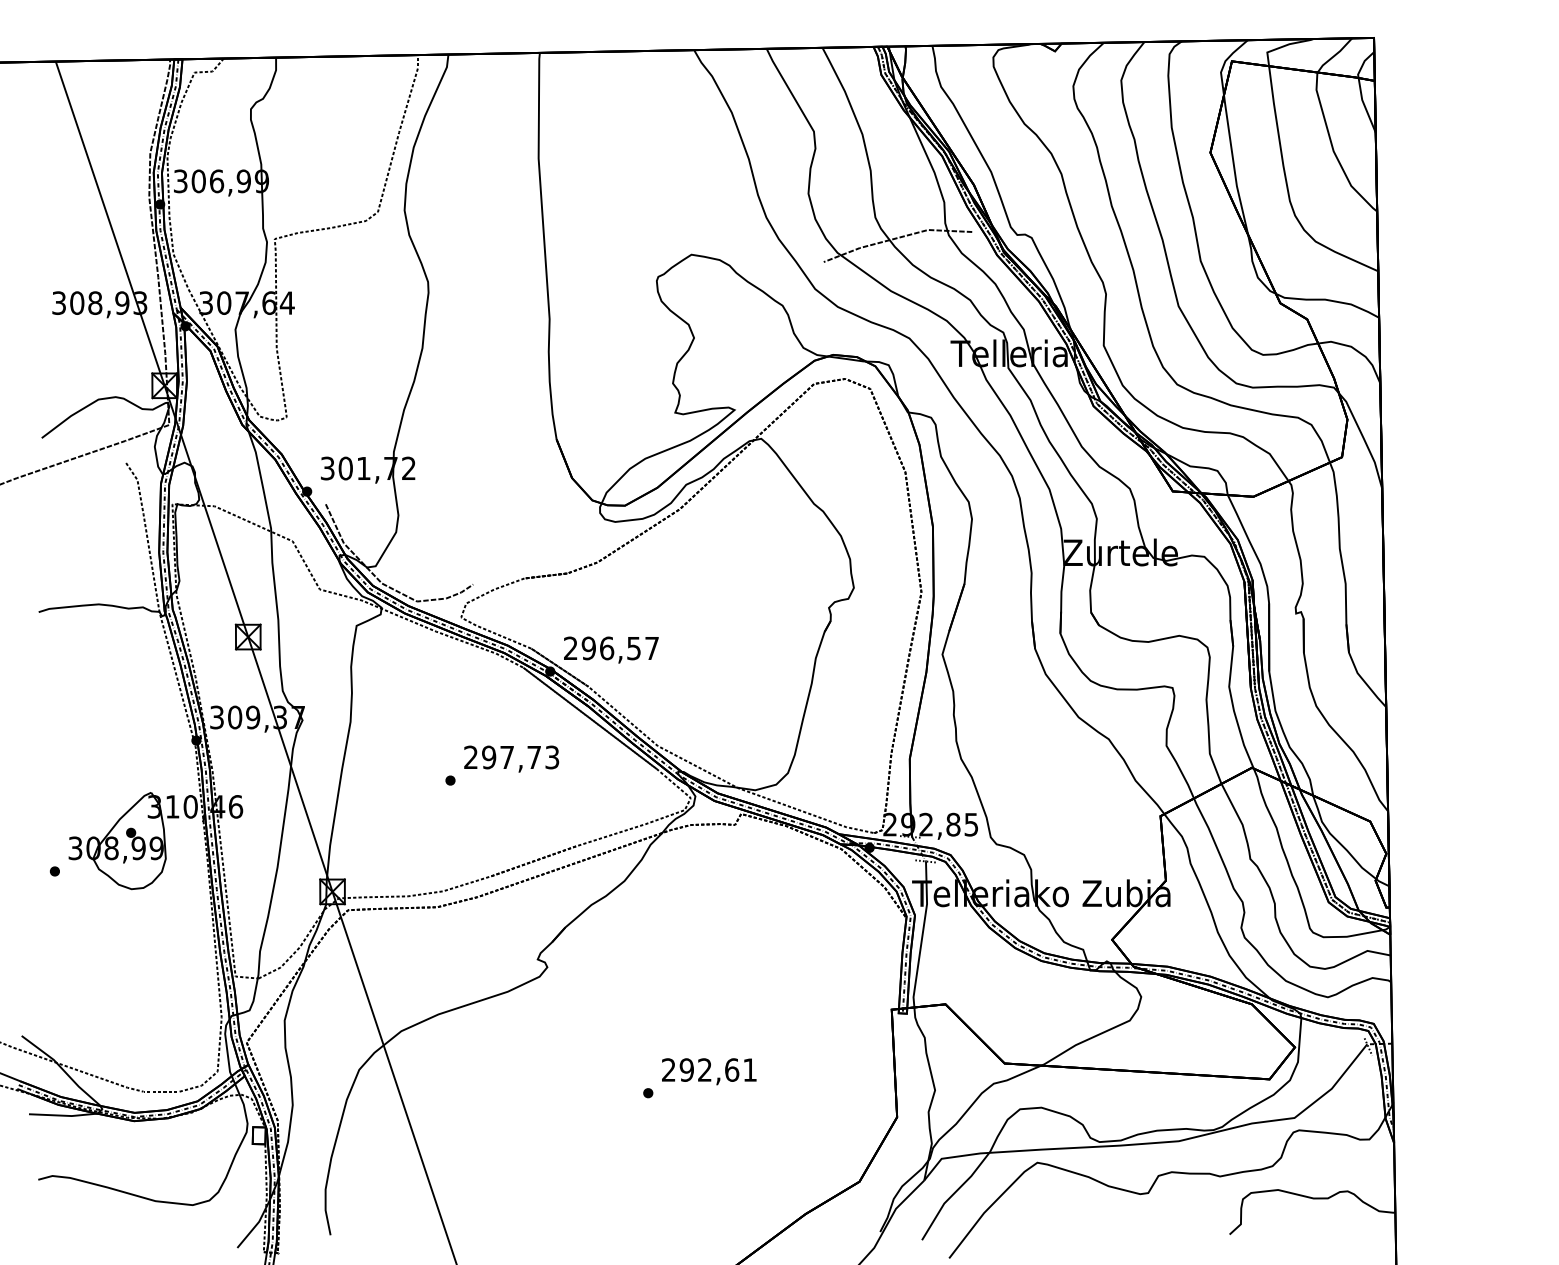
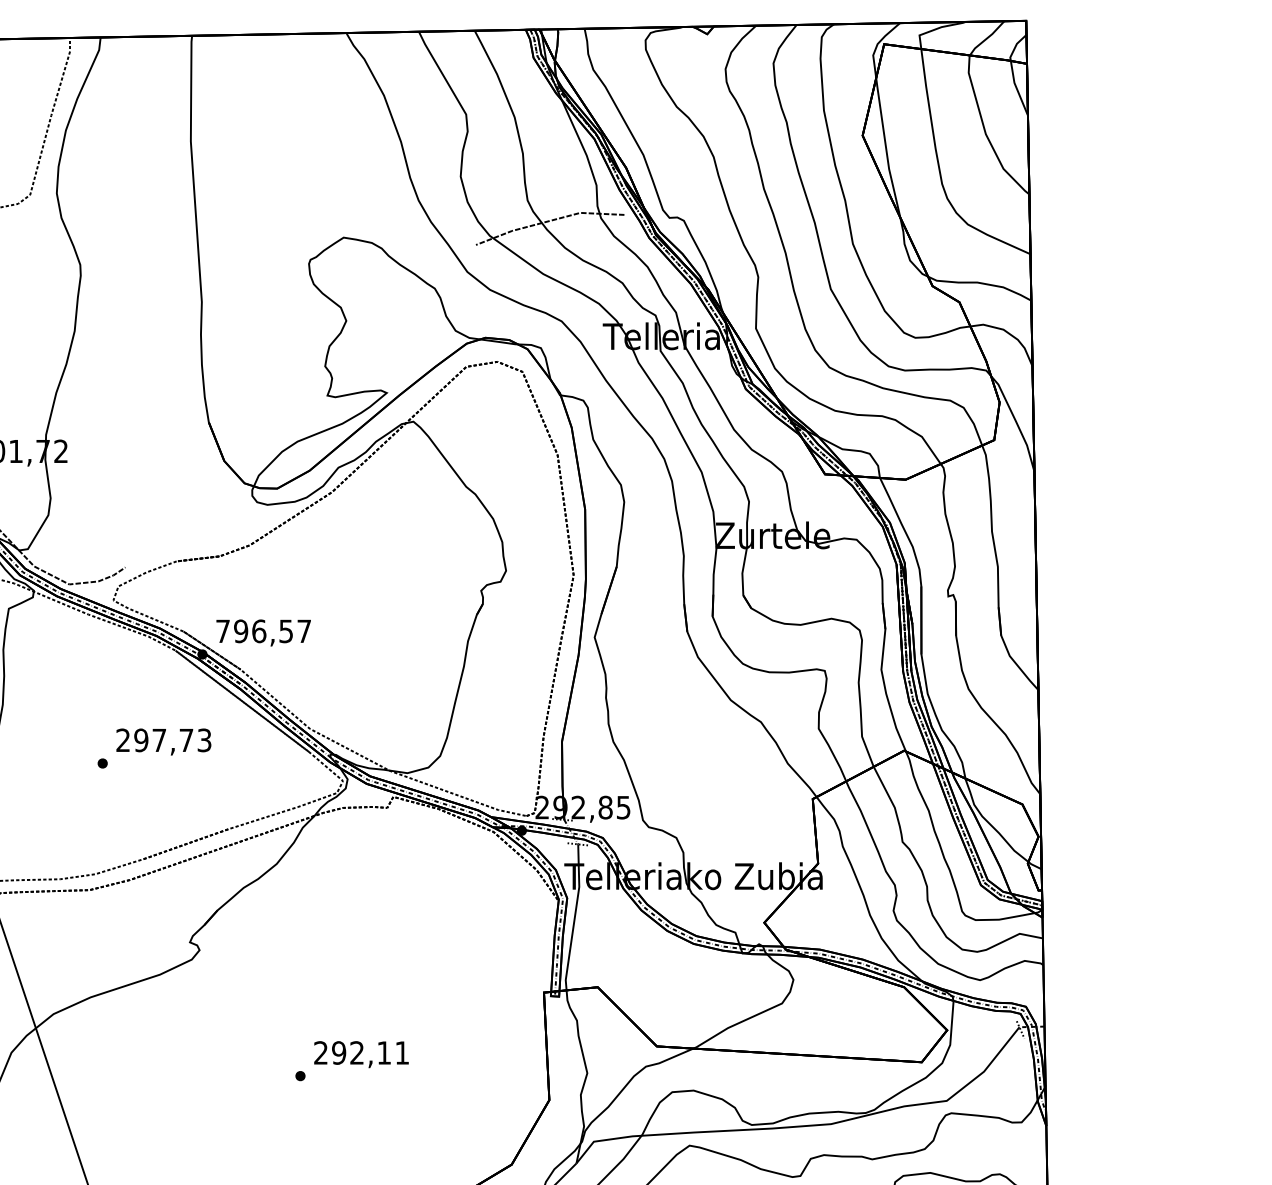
text: (570, 647) -> (222, 630), 296,57 -> 796,57
text: (732, 1069) -> (384, 1052), 292,61 -> 292,11

